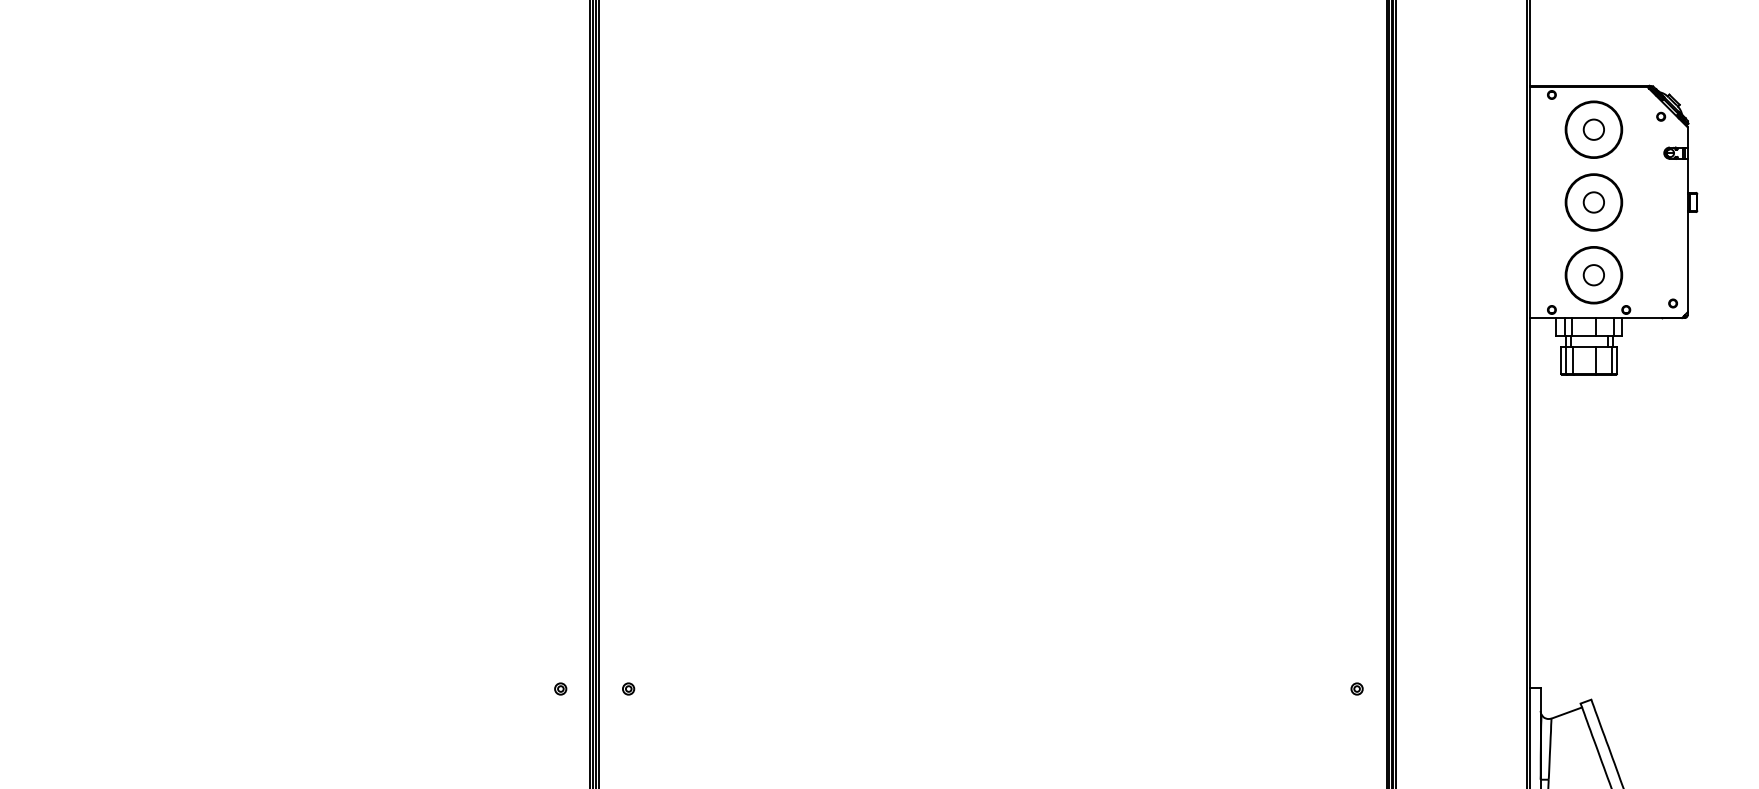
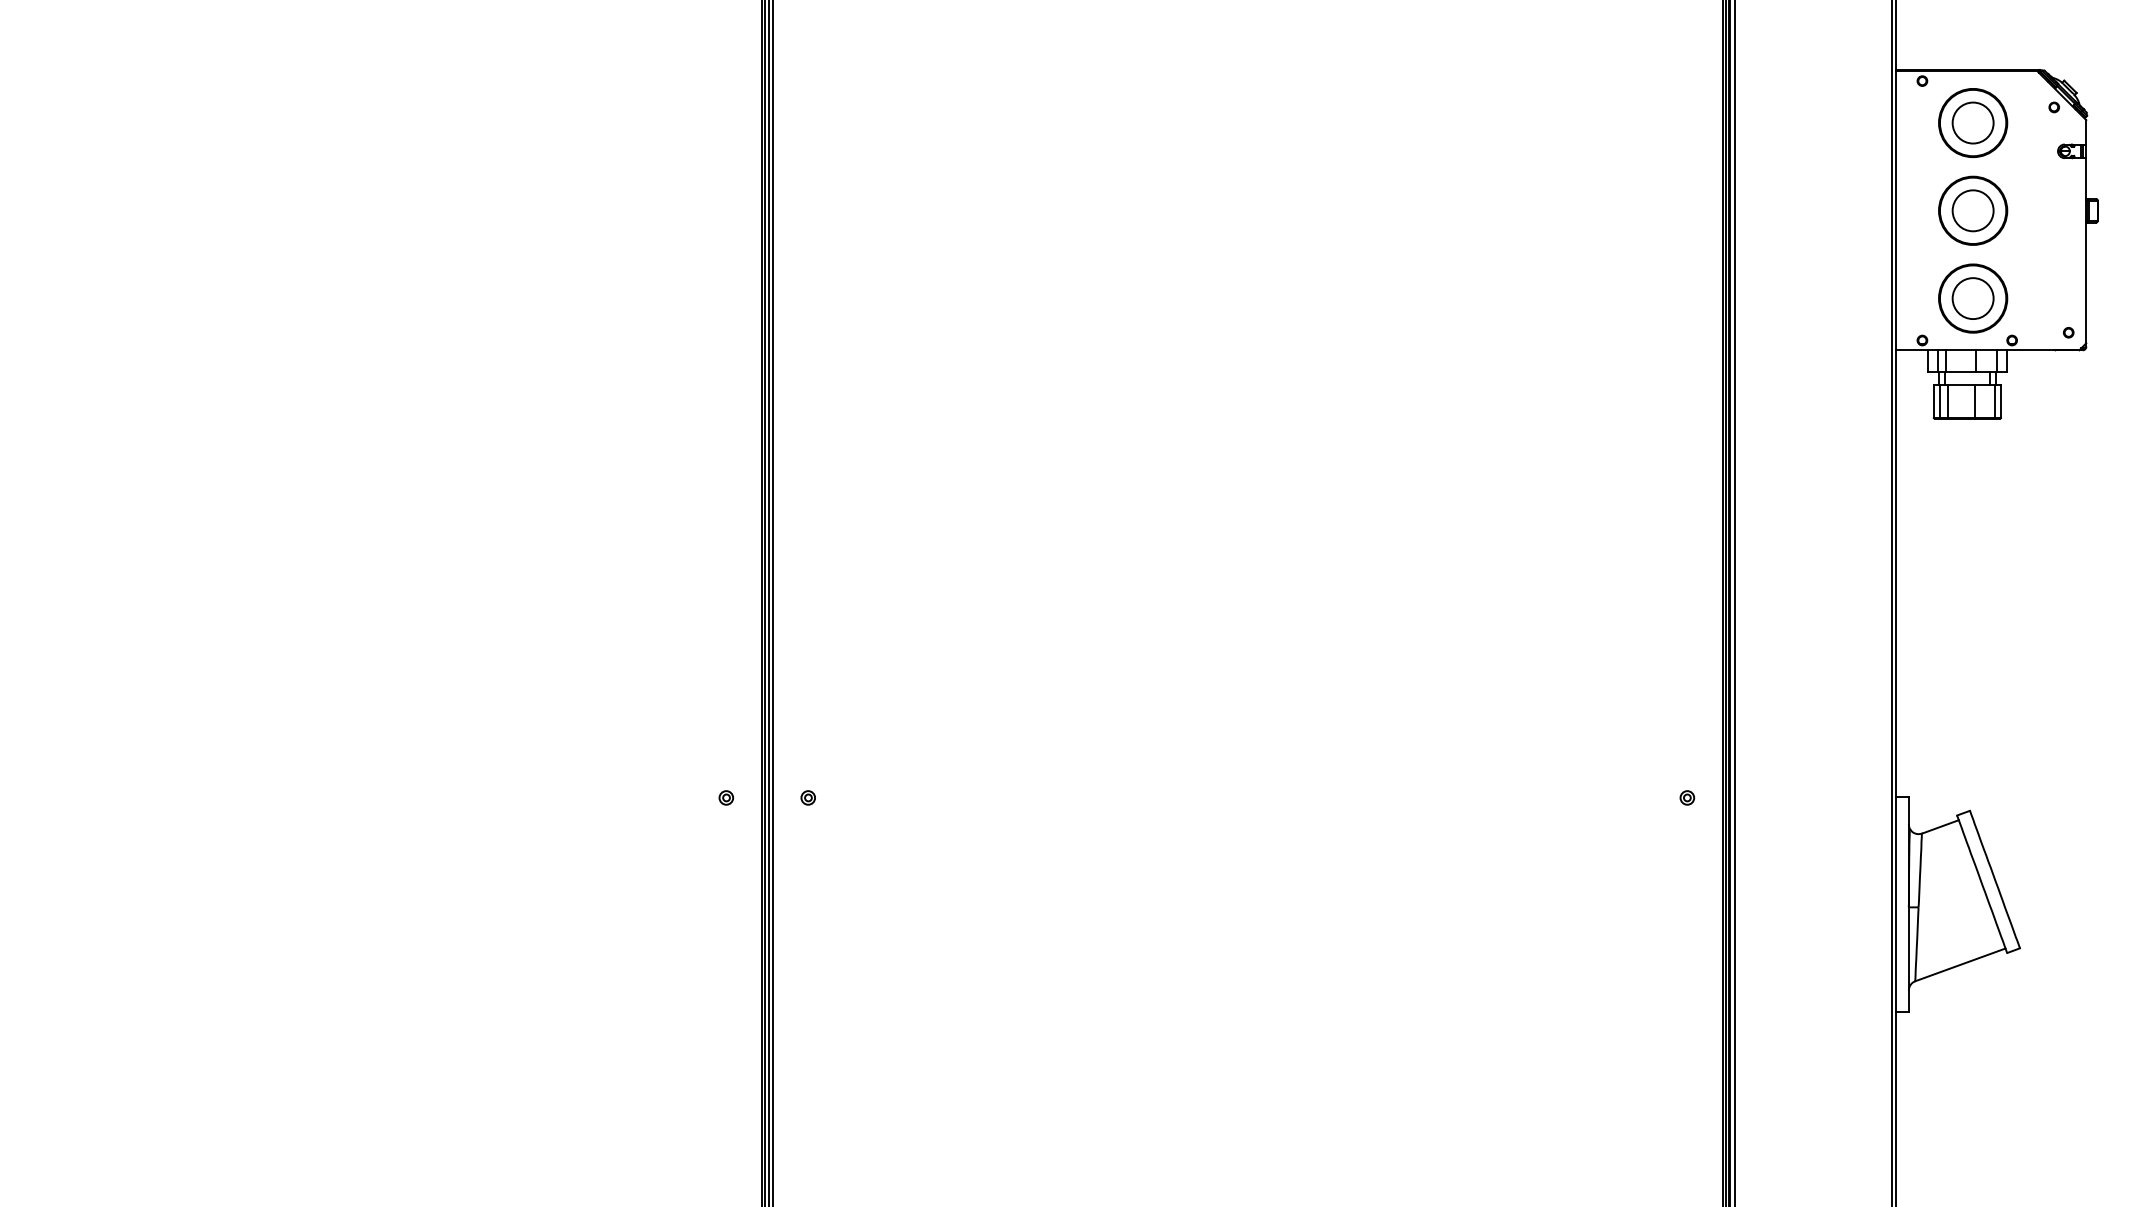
circle: (1593, 129) -> (1972, 122), size x1.67
circle: (1593, 202) -> (1972, 210), size x1.67
circle: (1593, 275) -> (1972, 298), size x1.67

